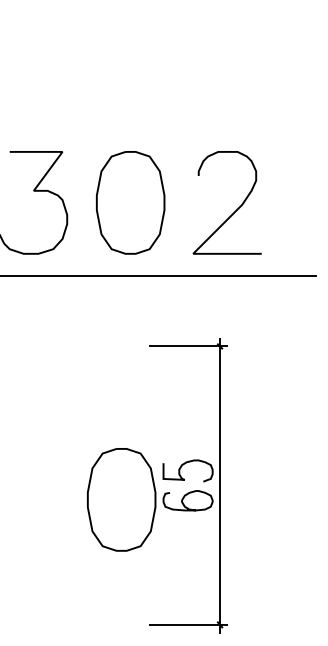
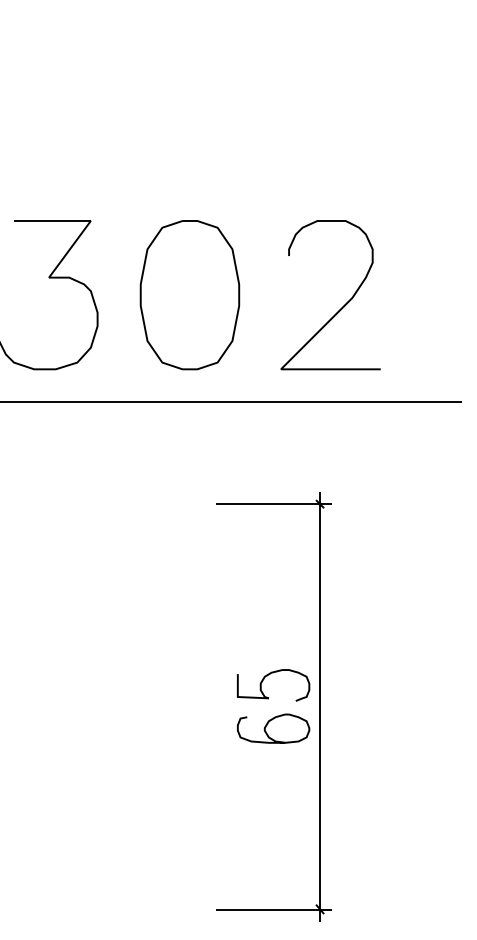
part: (121, 499) -> (176, 726), removed

